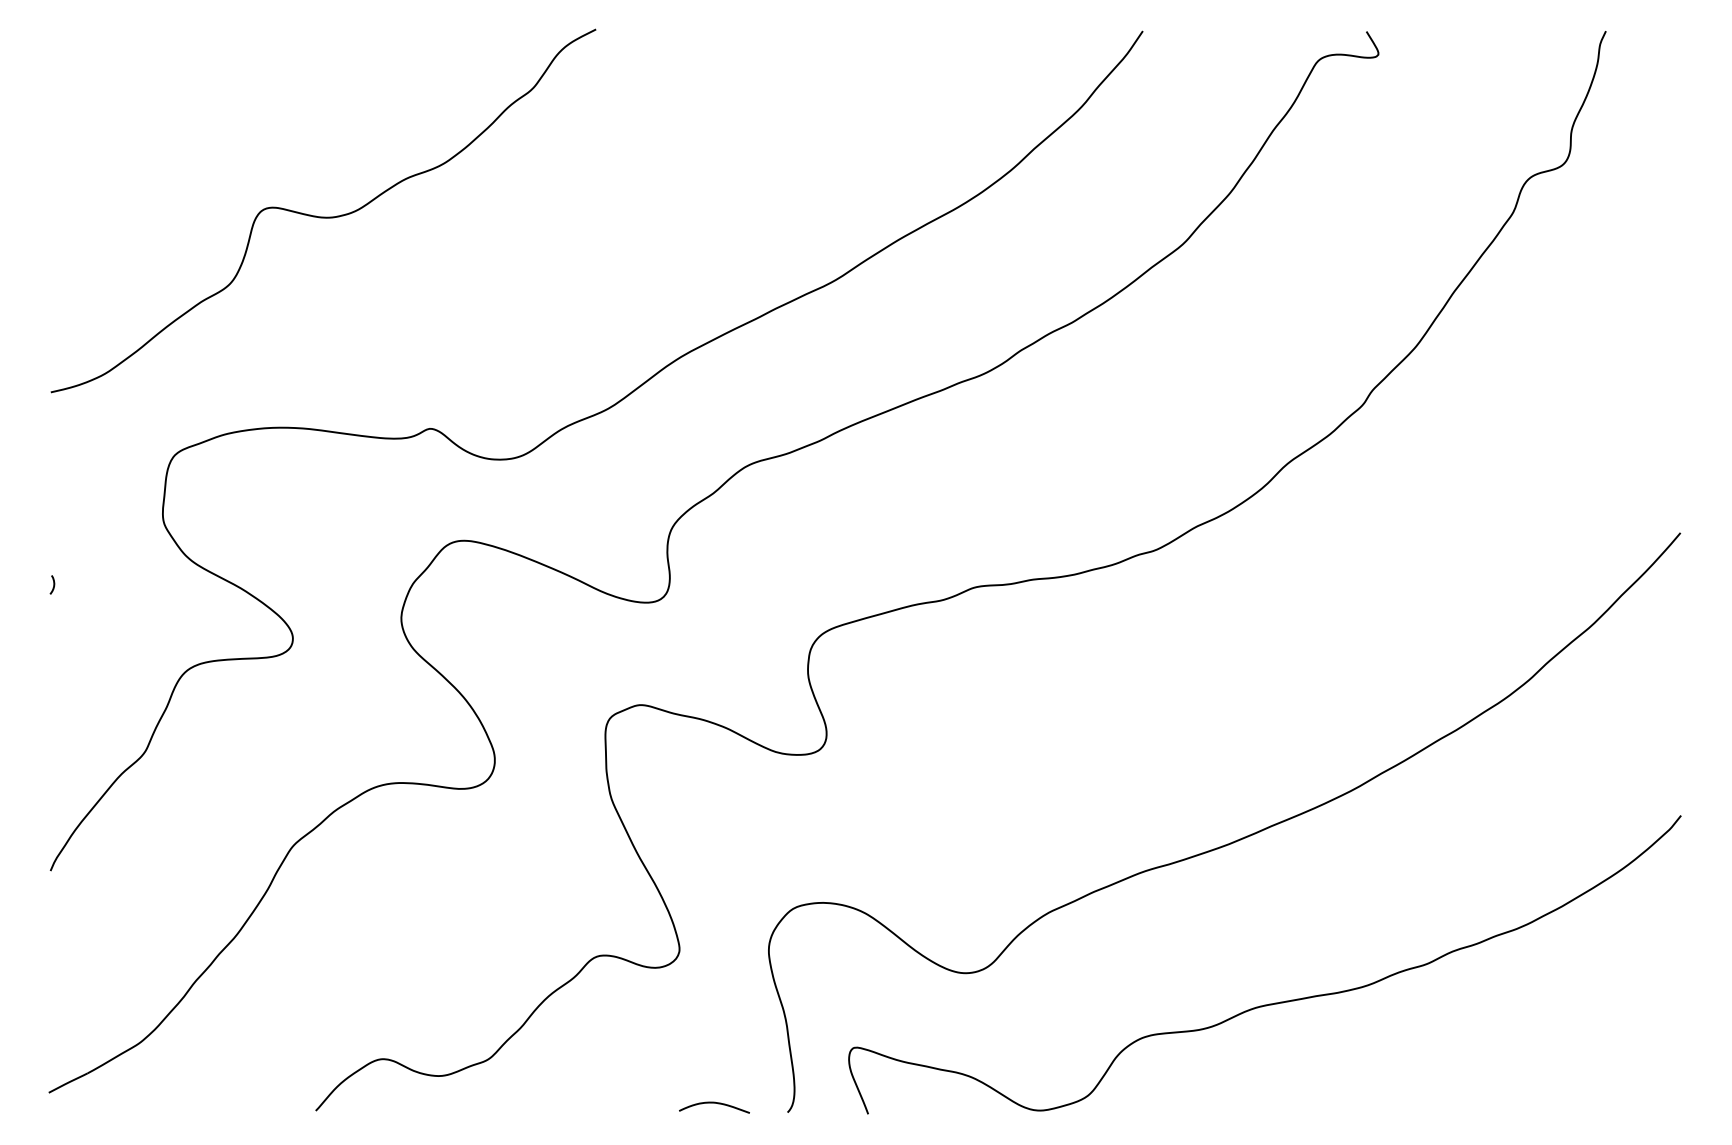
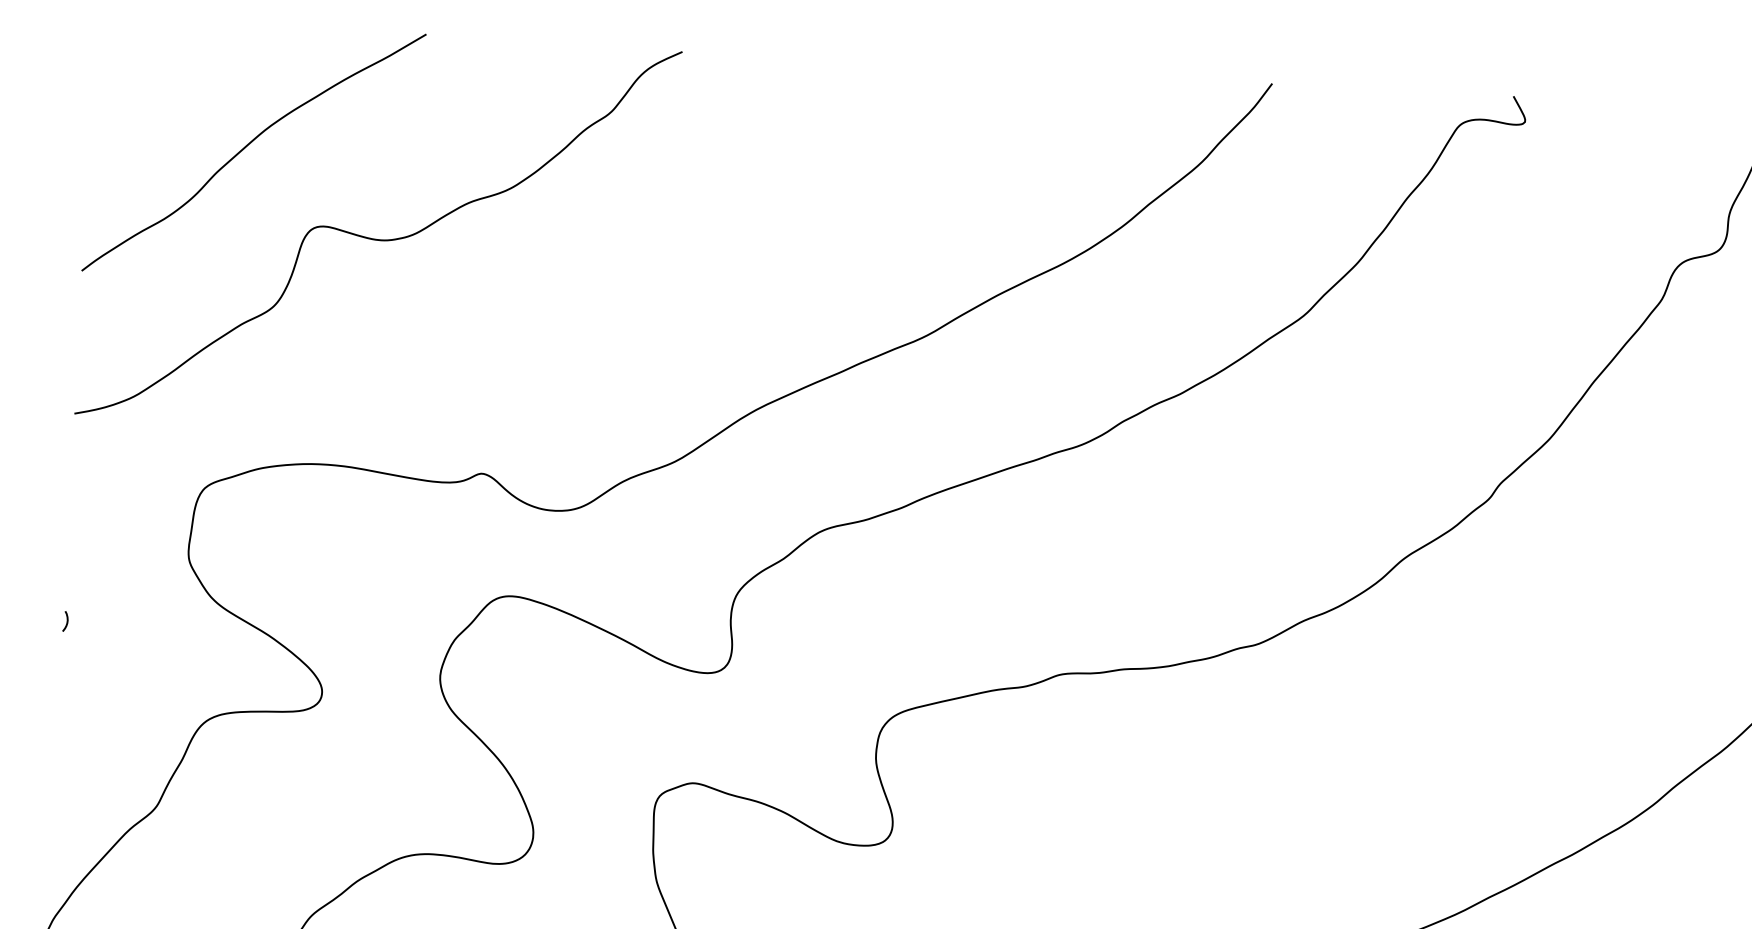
curve: (199, 136) -> (248, 145), added

